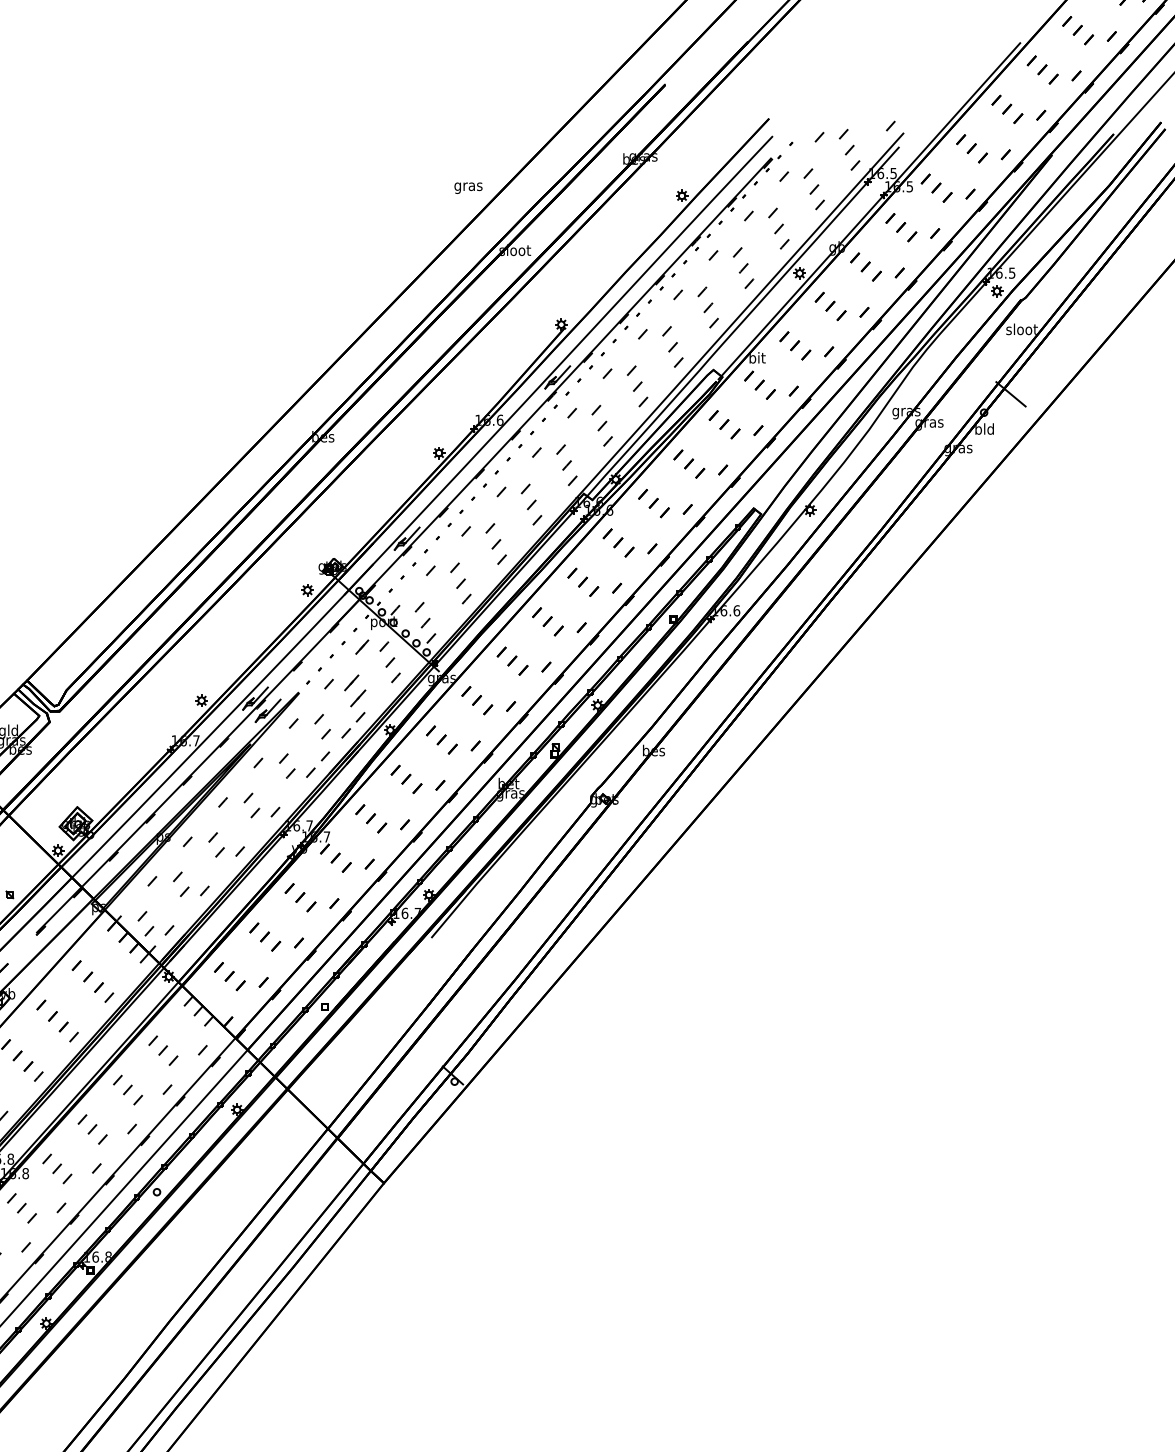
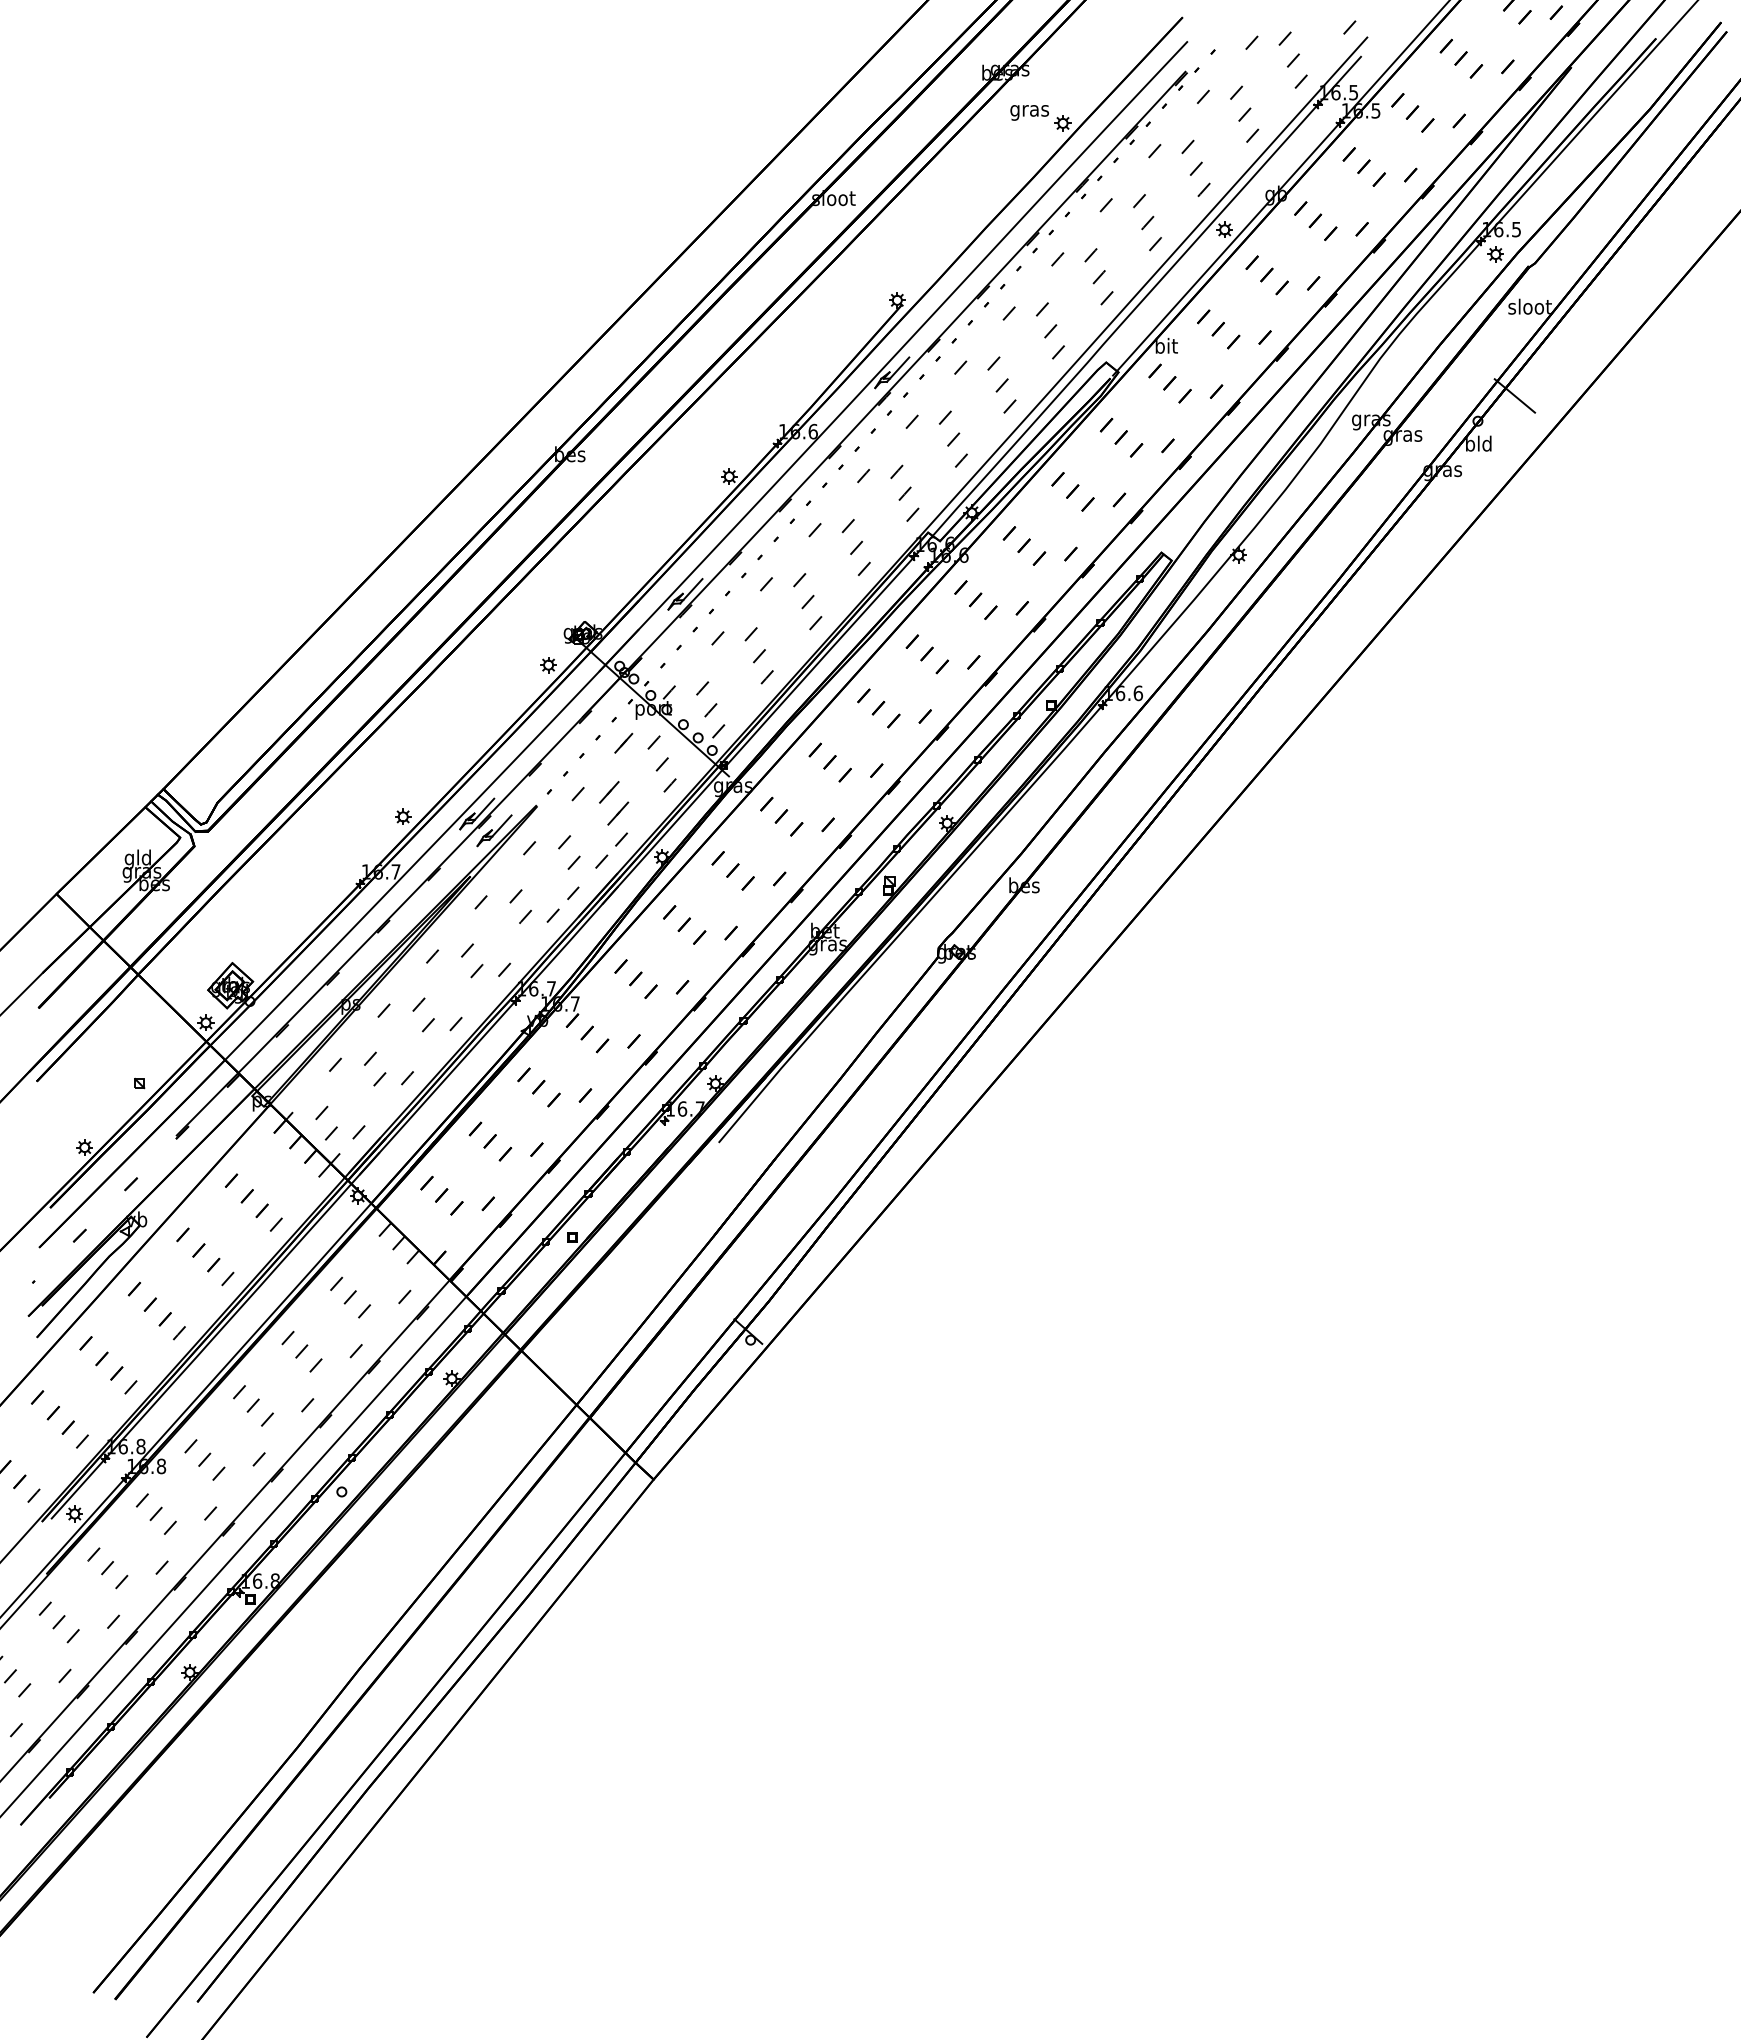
text: (468, 187) -> (1029, 112), moved

